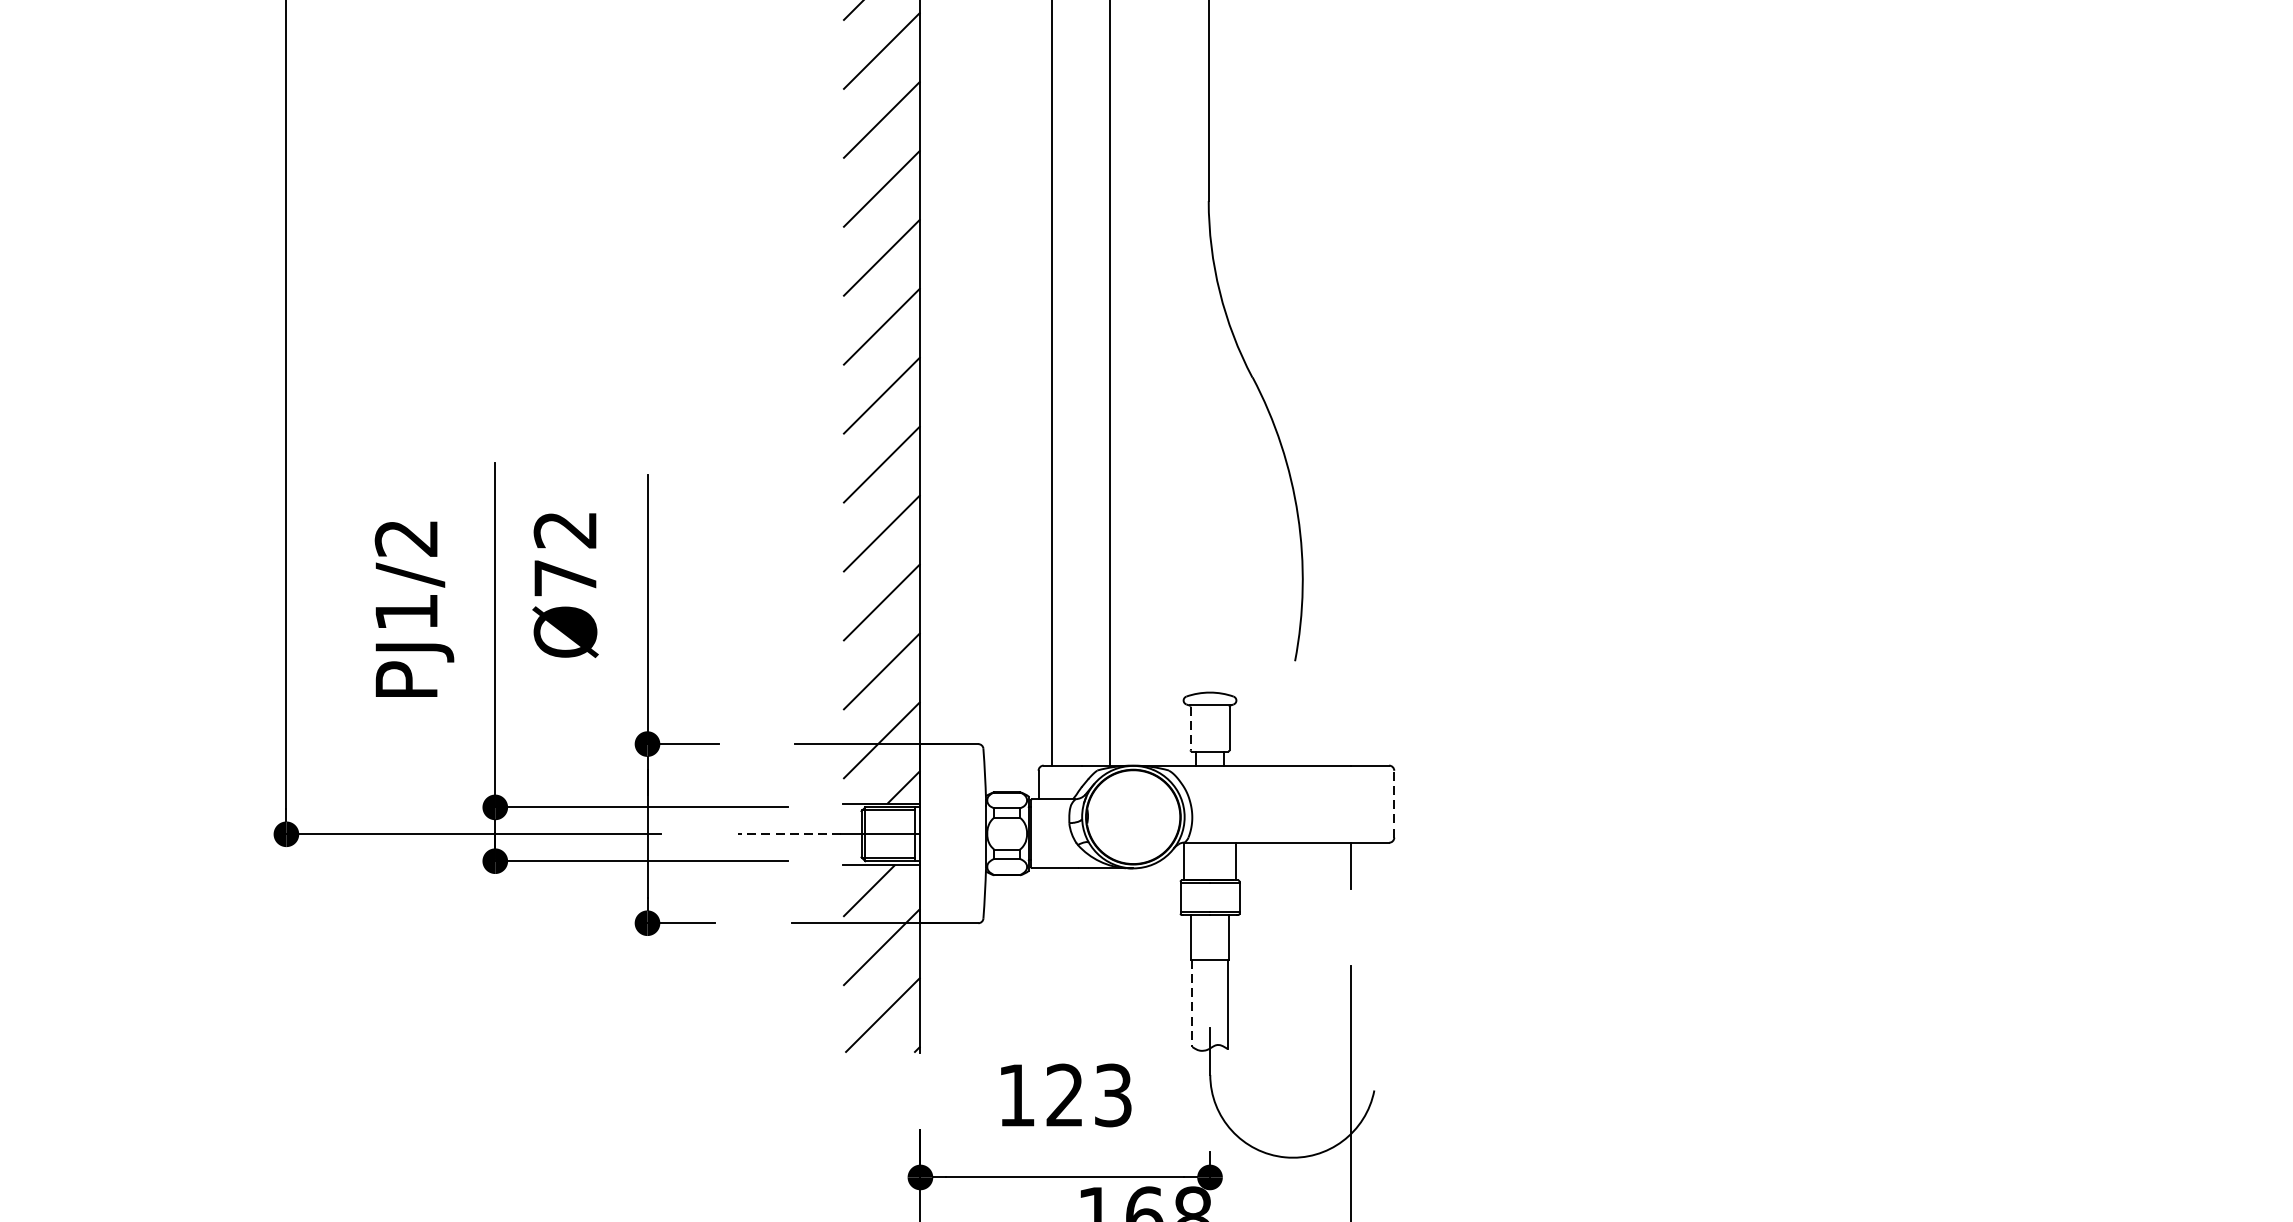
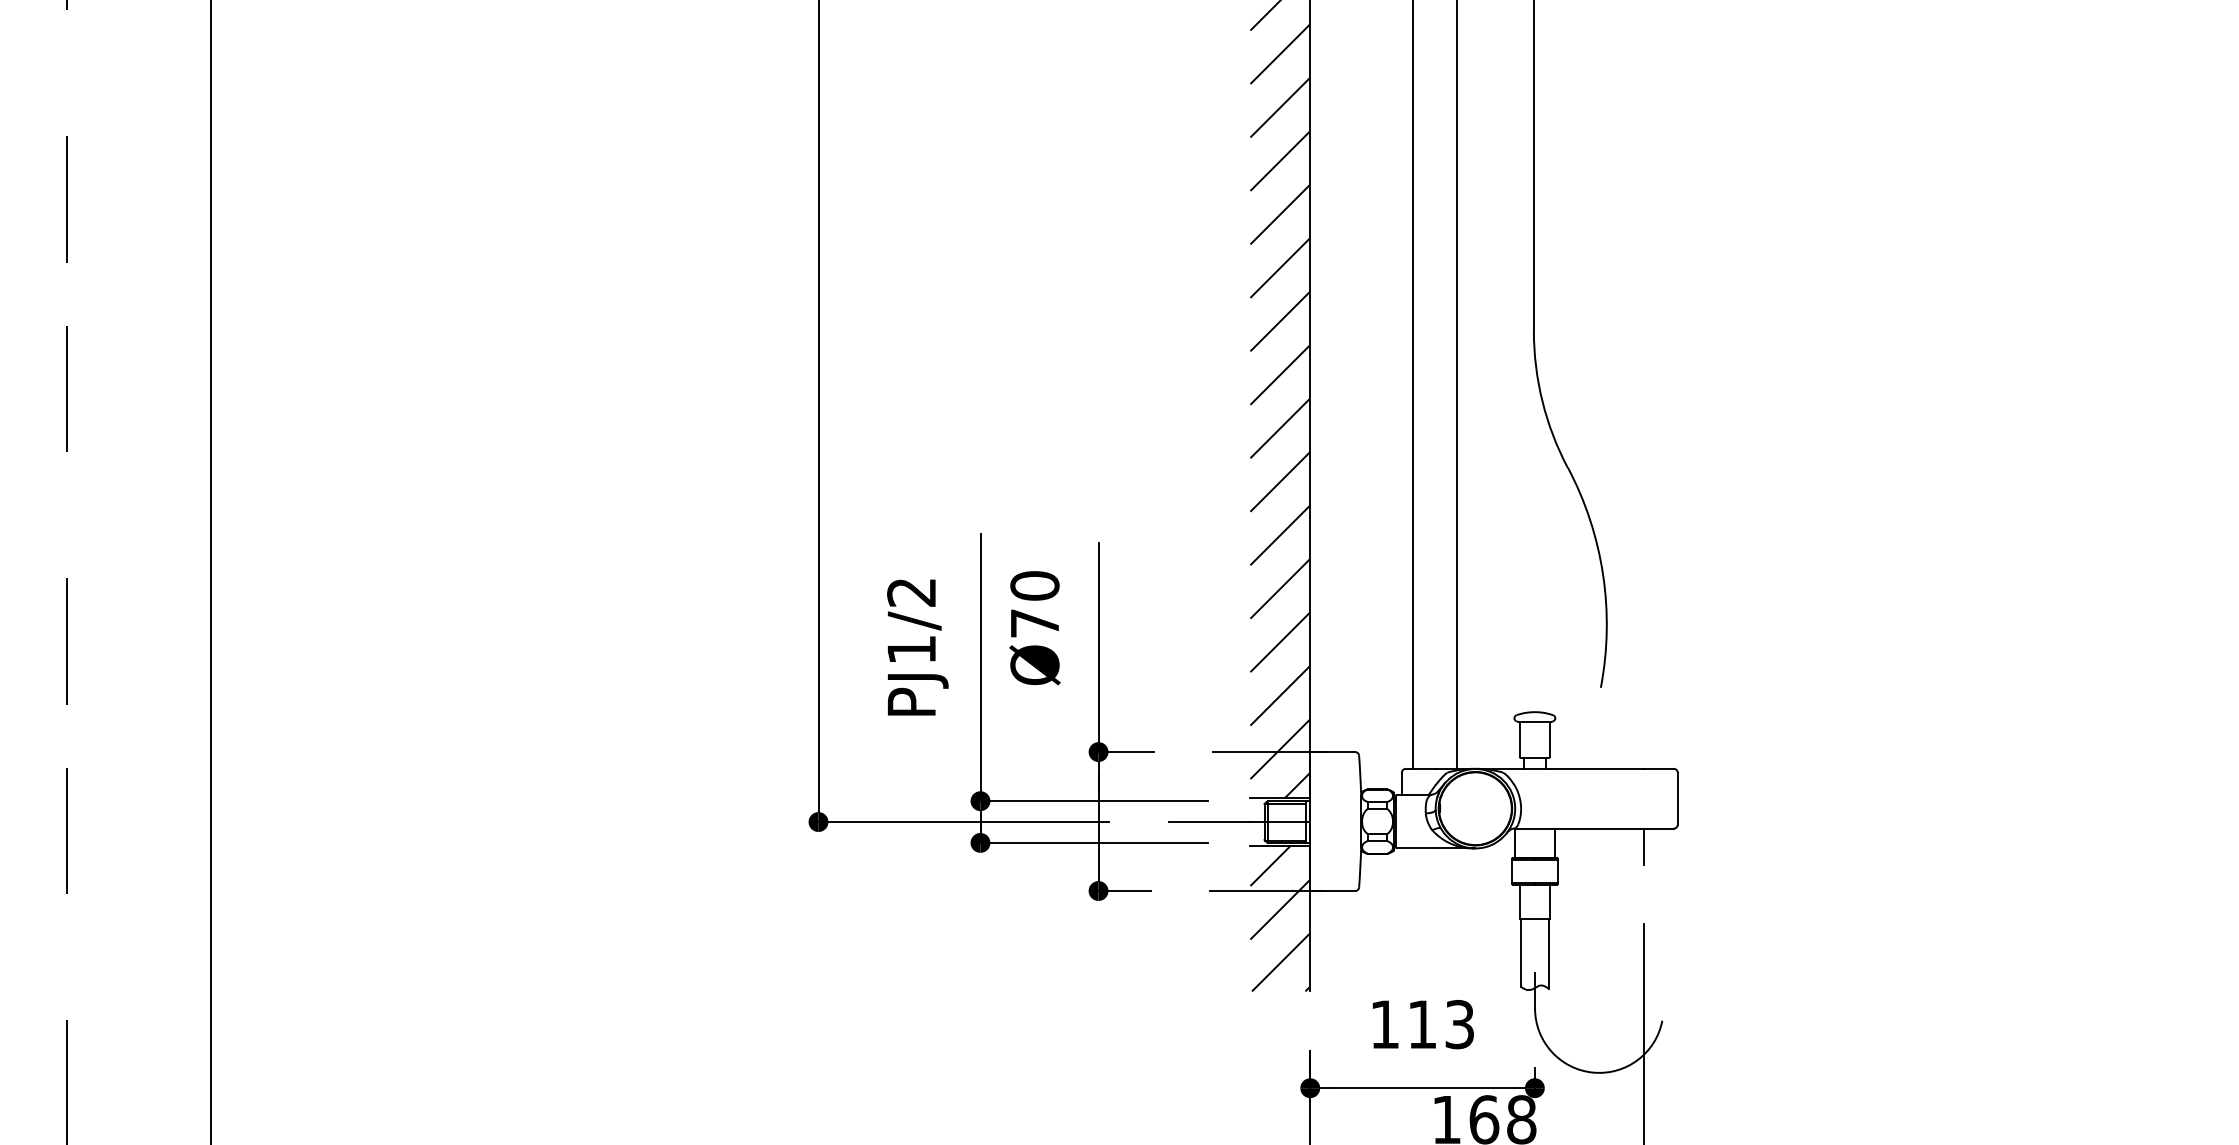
text: (564, 529) -> (1034, 585), Ø72 -> Ø70
line: (1190, 727) -> (1519, 739), dashed -> solid
line: (1393, 803) -> (1677, 798), dashed -> solid
line: (789, 834) -> (1208, 822), dashed -> solid
line: (1192, 1003) -> (1521, 953), dashed -> solid
text: (1063, 1094) -> (1421, 1023), 123 -> 113

